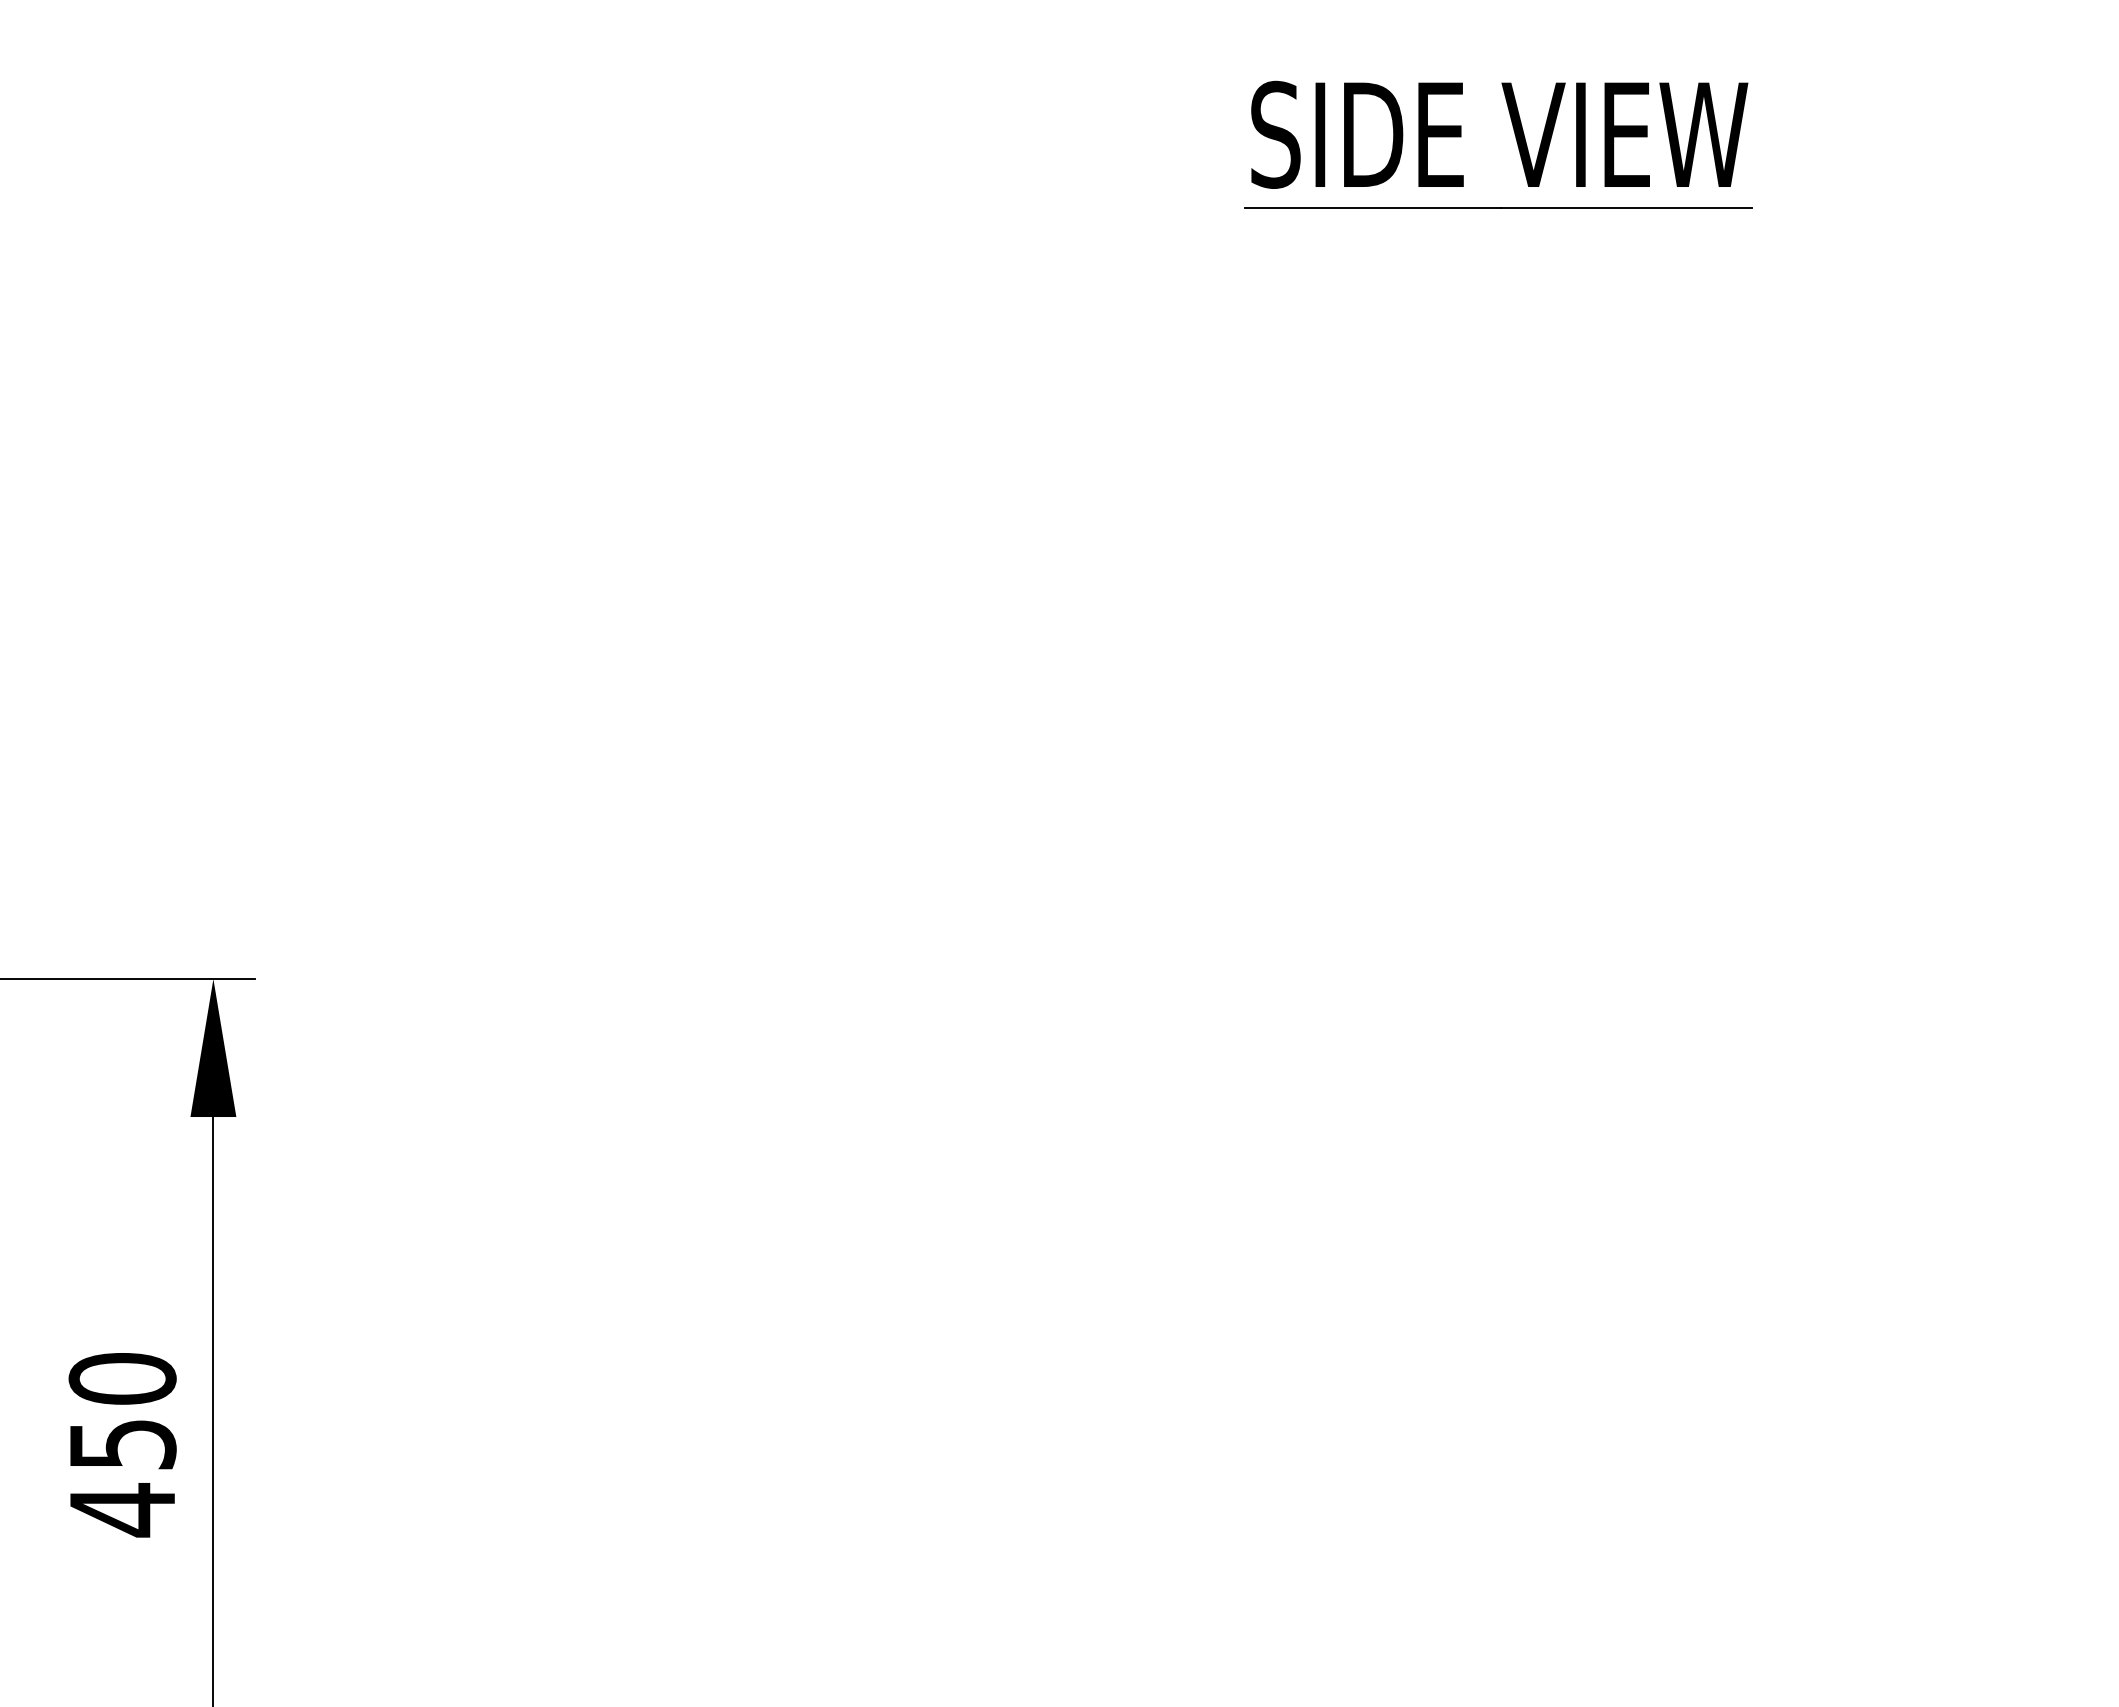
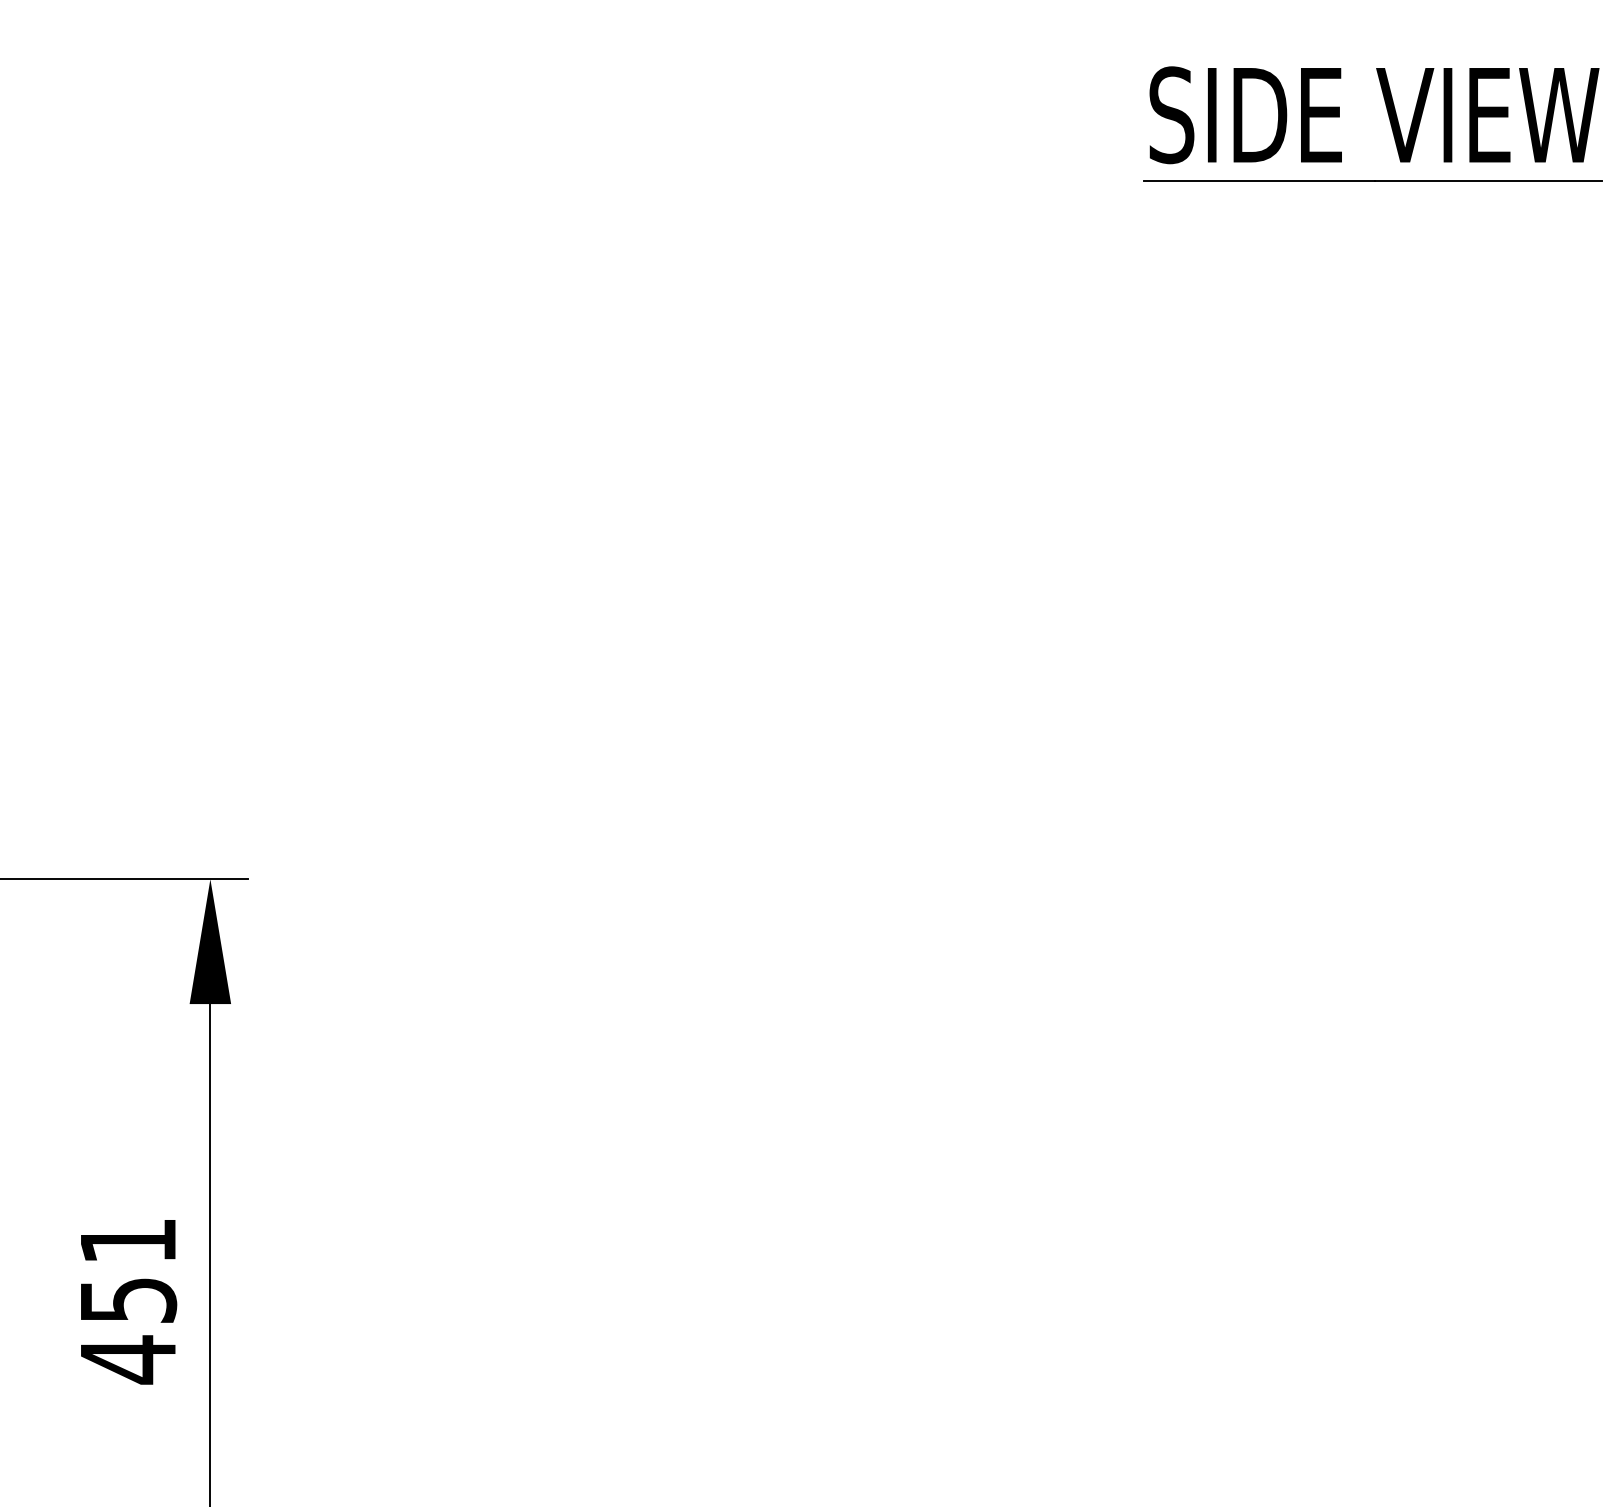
text: (122, 1378) -> (128, 1240), 450 -> 451

